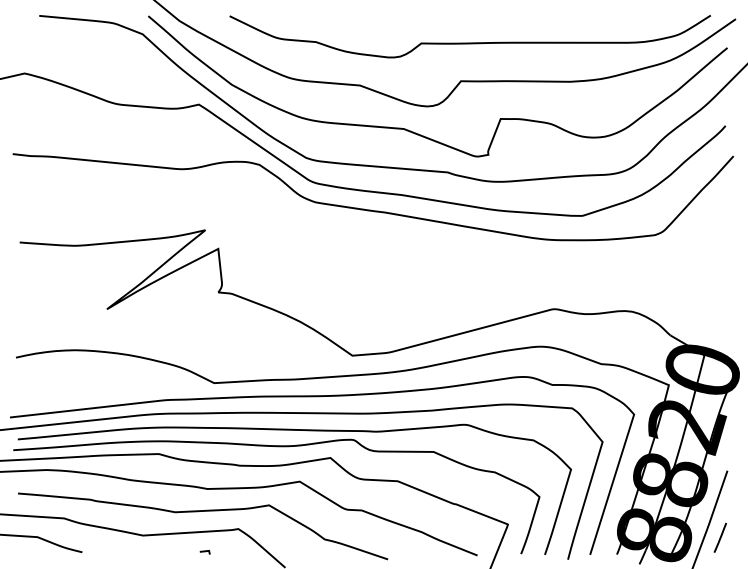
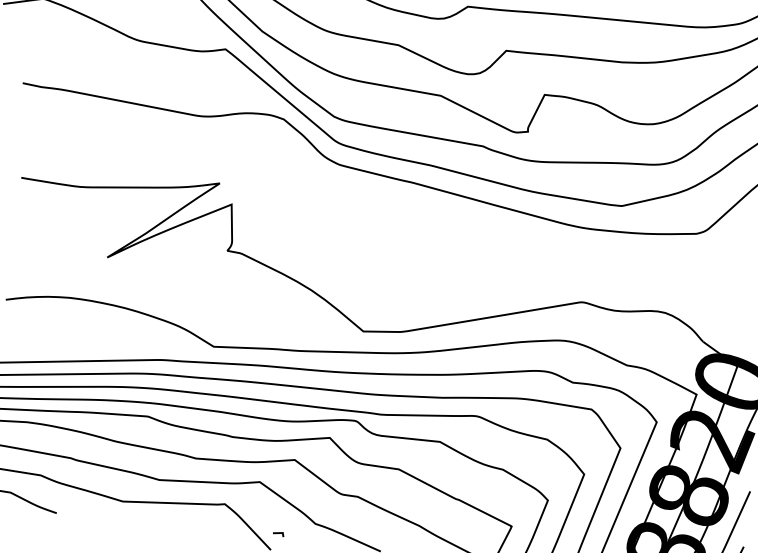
line: (204, 551) -> (277, 533), moved

